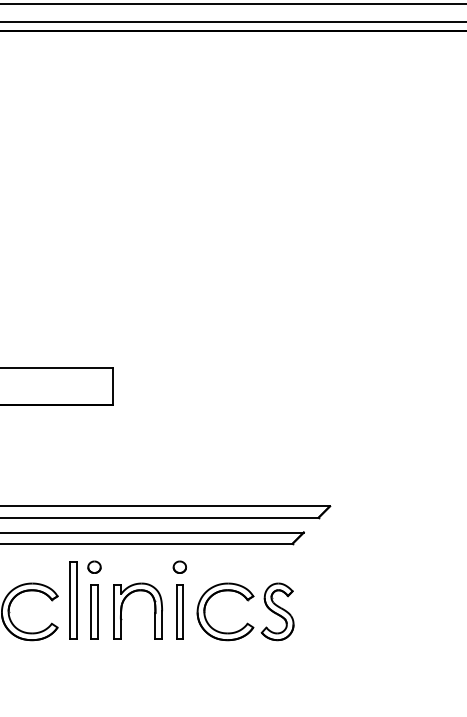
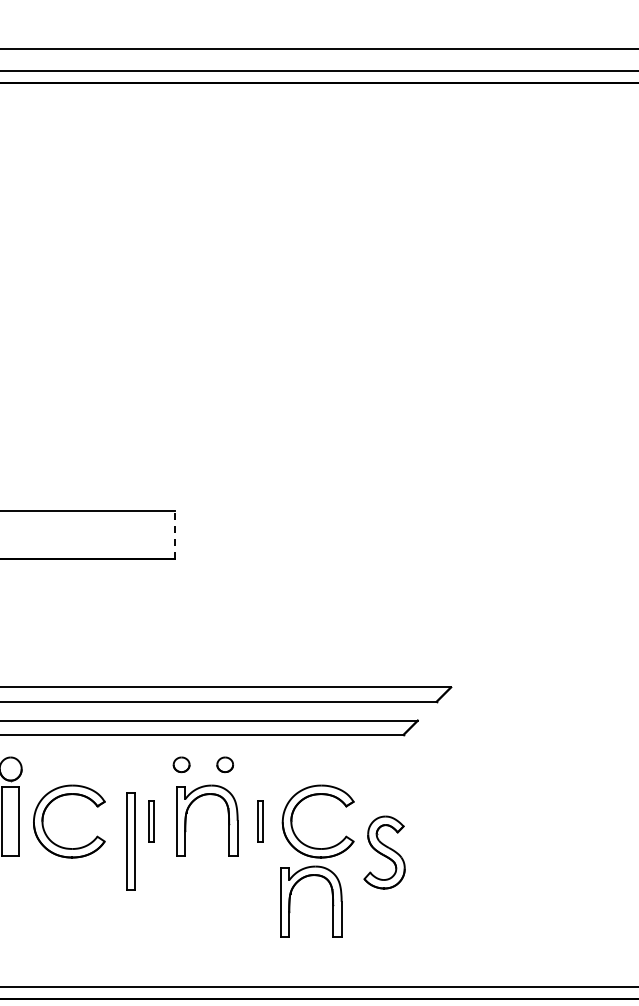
line: (112, 386) -> (174, 535), solid -> dashed
part: (94, 567) -> (181, 764), moved
part: (180, 567) -> (225, 764), moved
part: (73, 600) -> (130, 841), moved
part: (94, 611) -> (151, 821), size x0.6
part: (179, 611) -> (259, 821), size x0.6
part: (277, 611) -> (384, 852), moved
part: (204, 670) -> (291, 895), added

